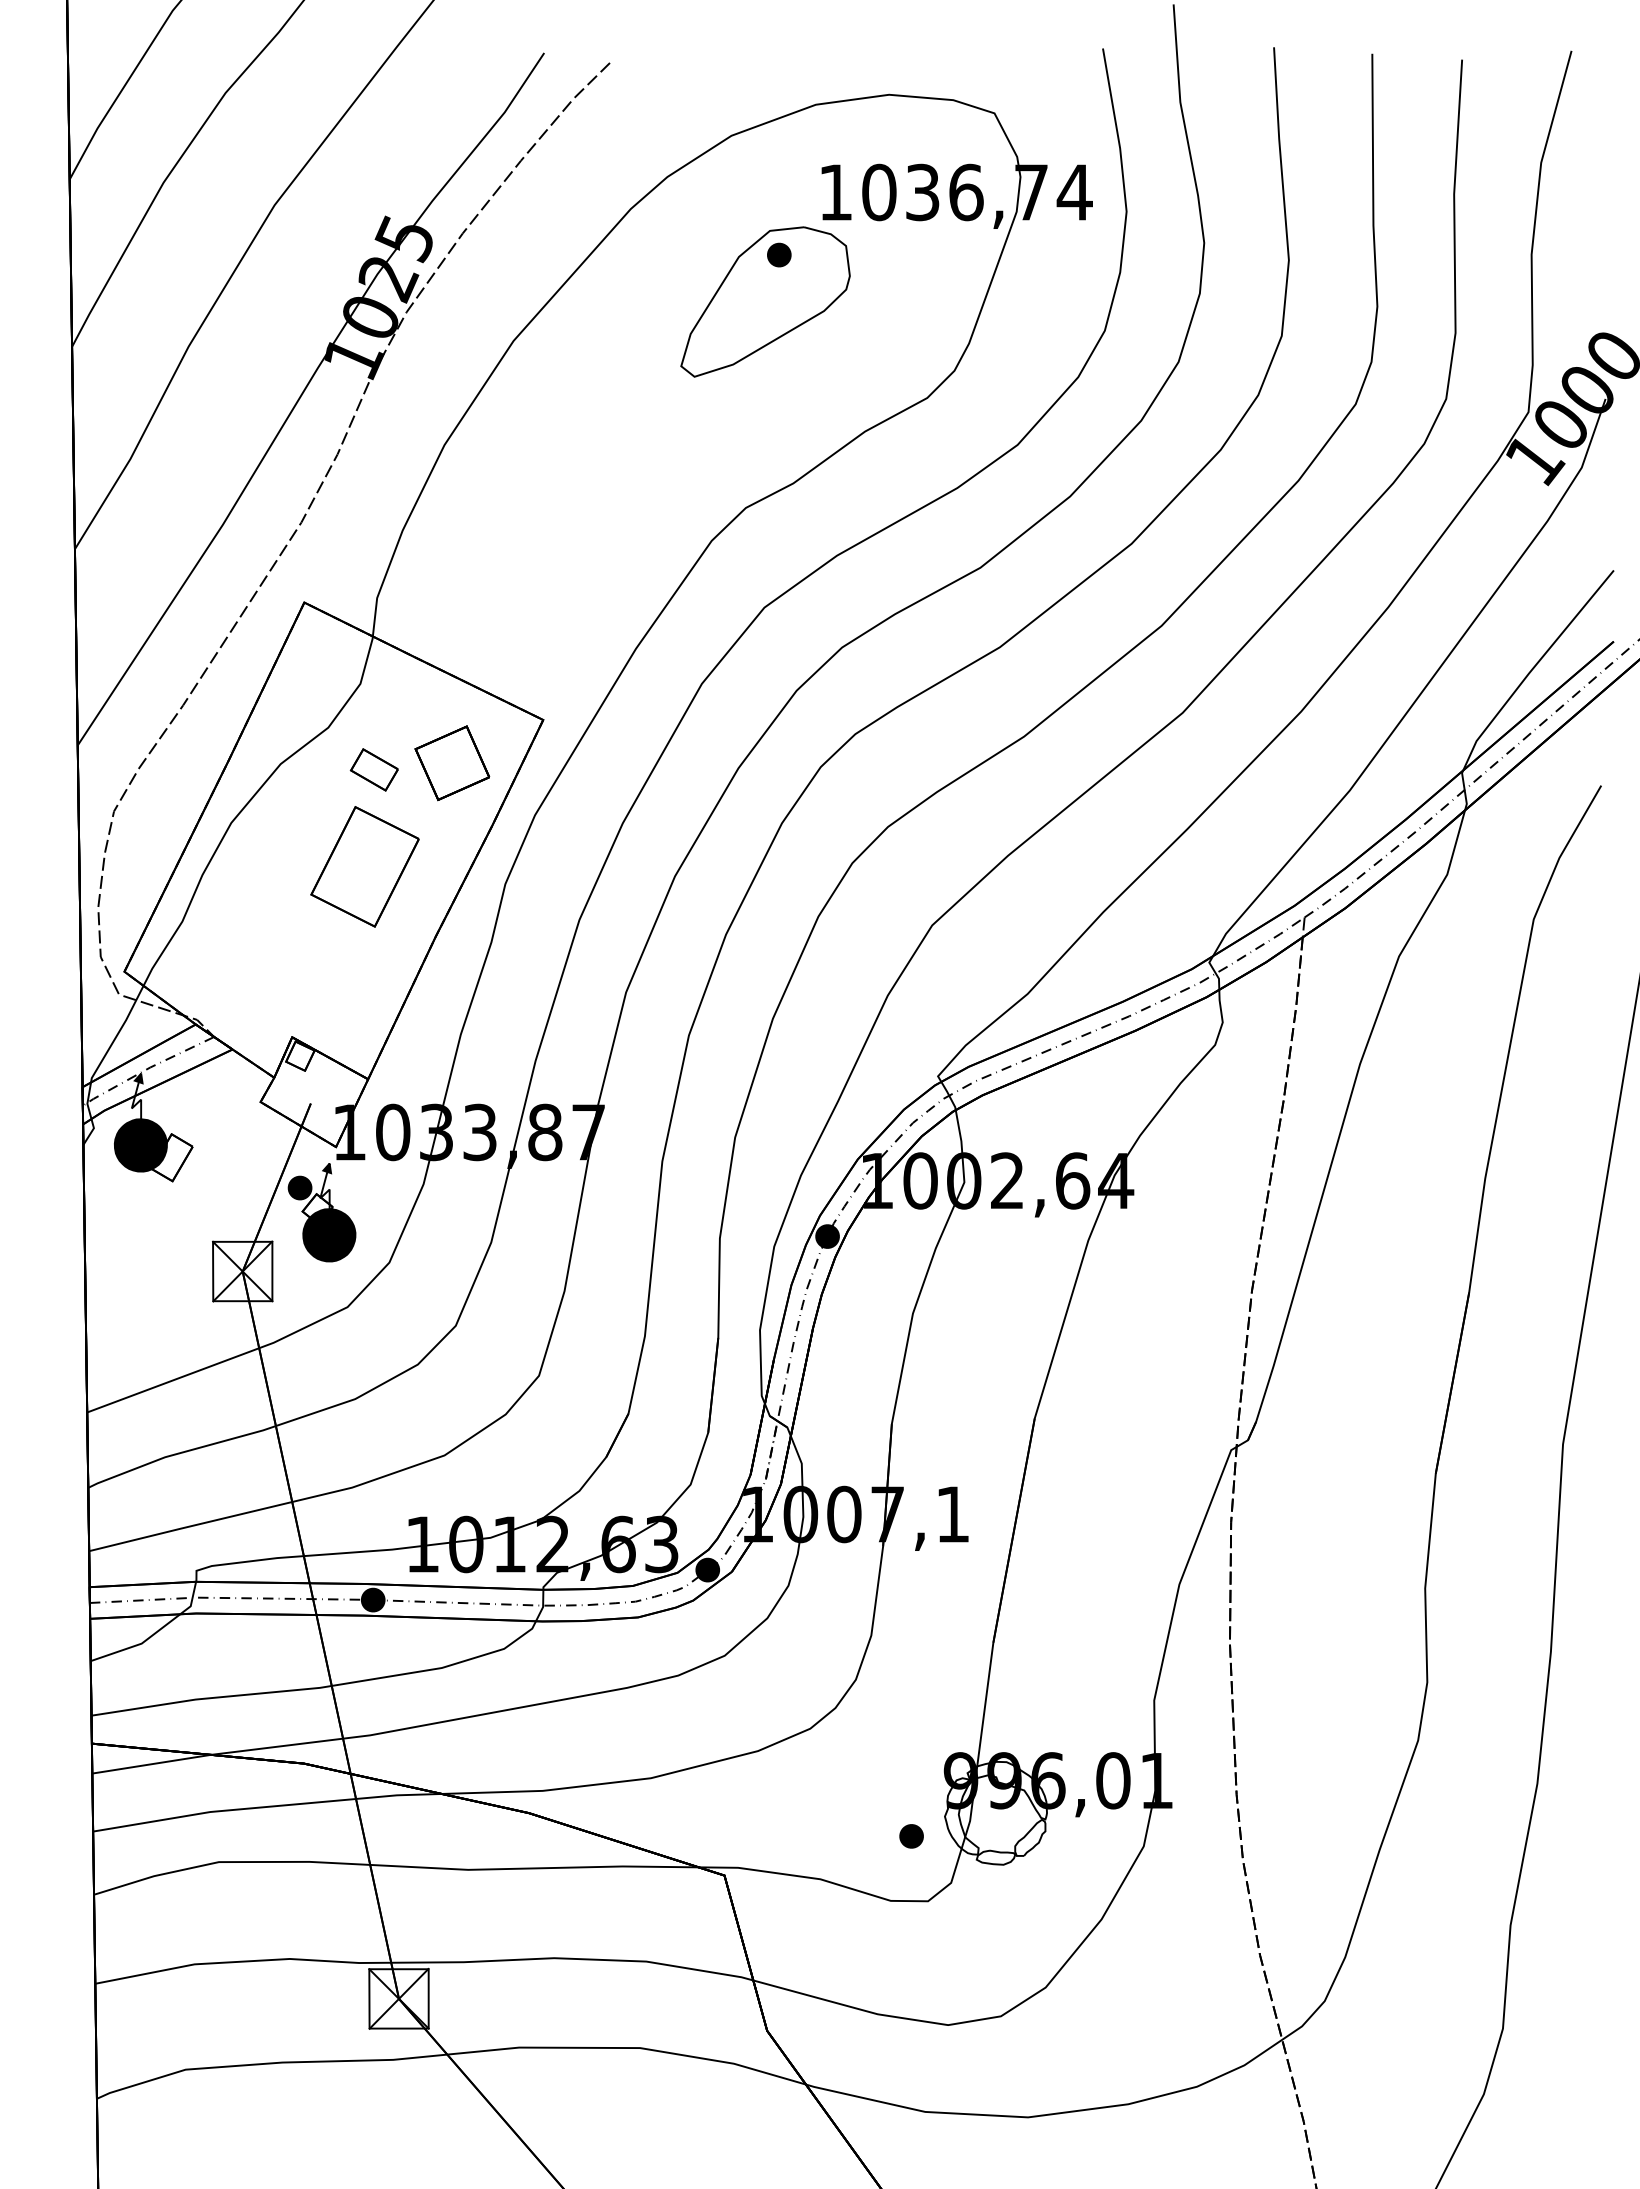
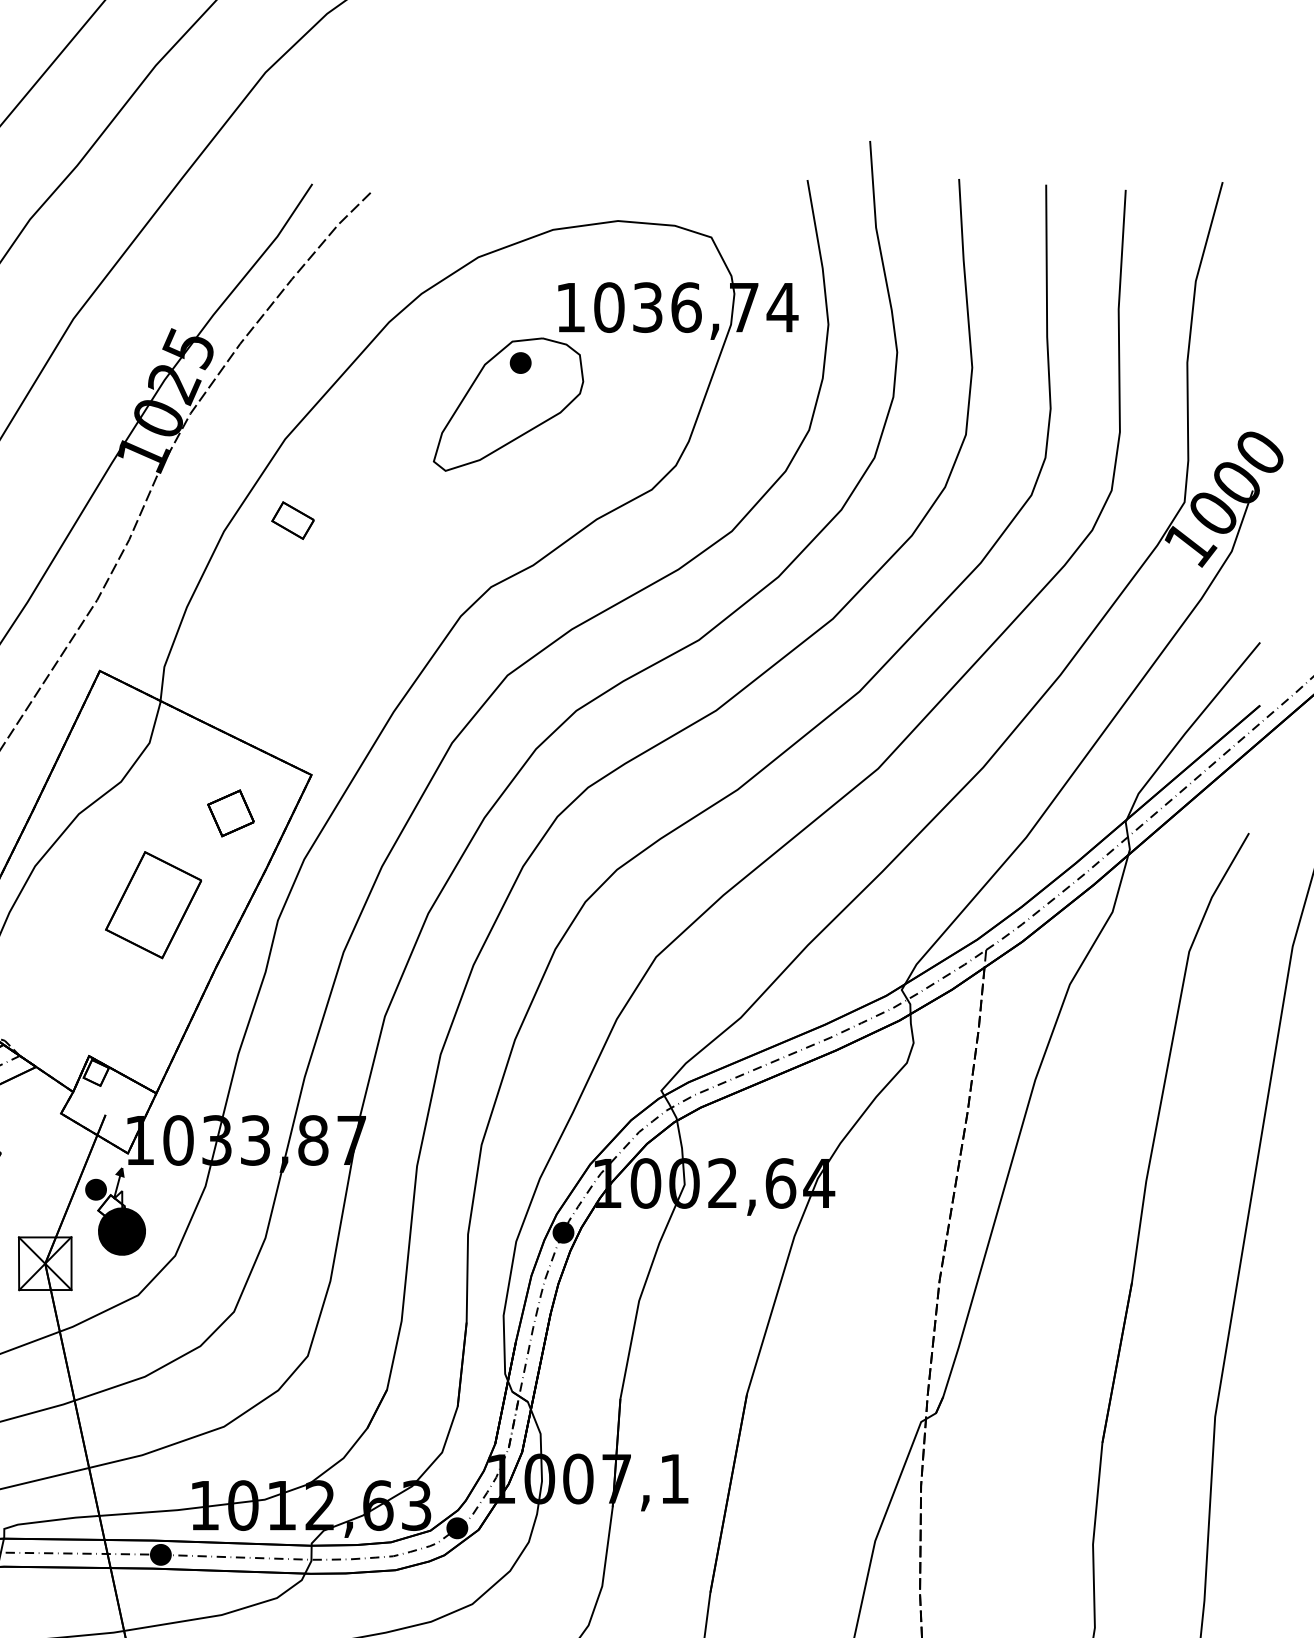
part: (452, 763) -> (231, 813), size x0.7
part: (373, 769) -> (292, 520), moved

